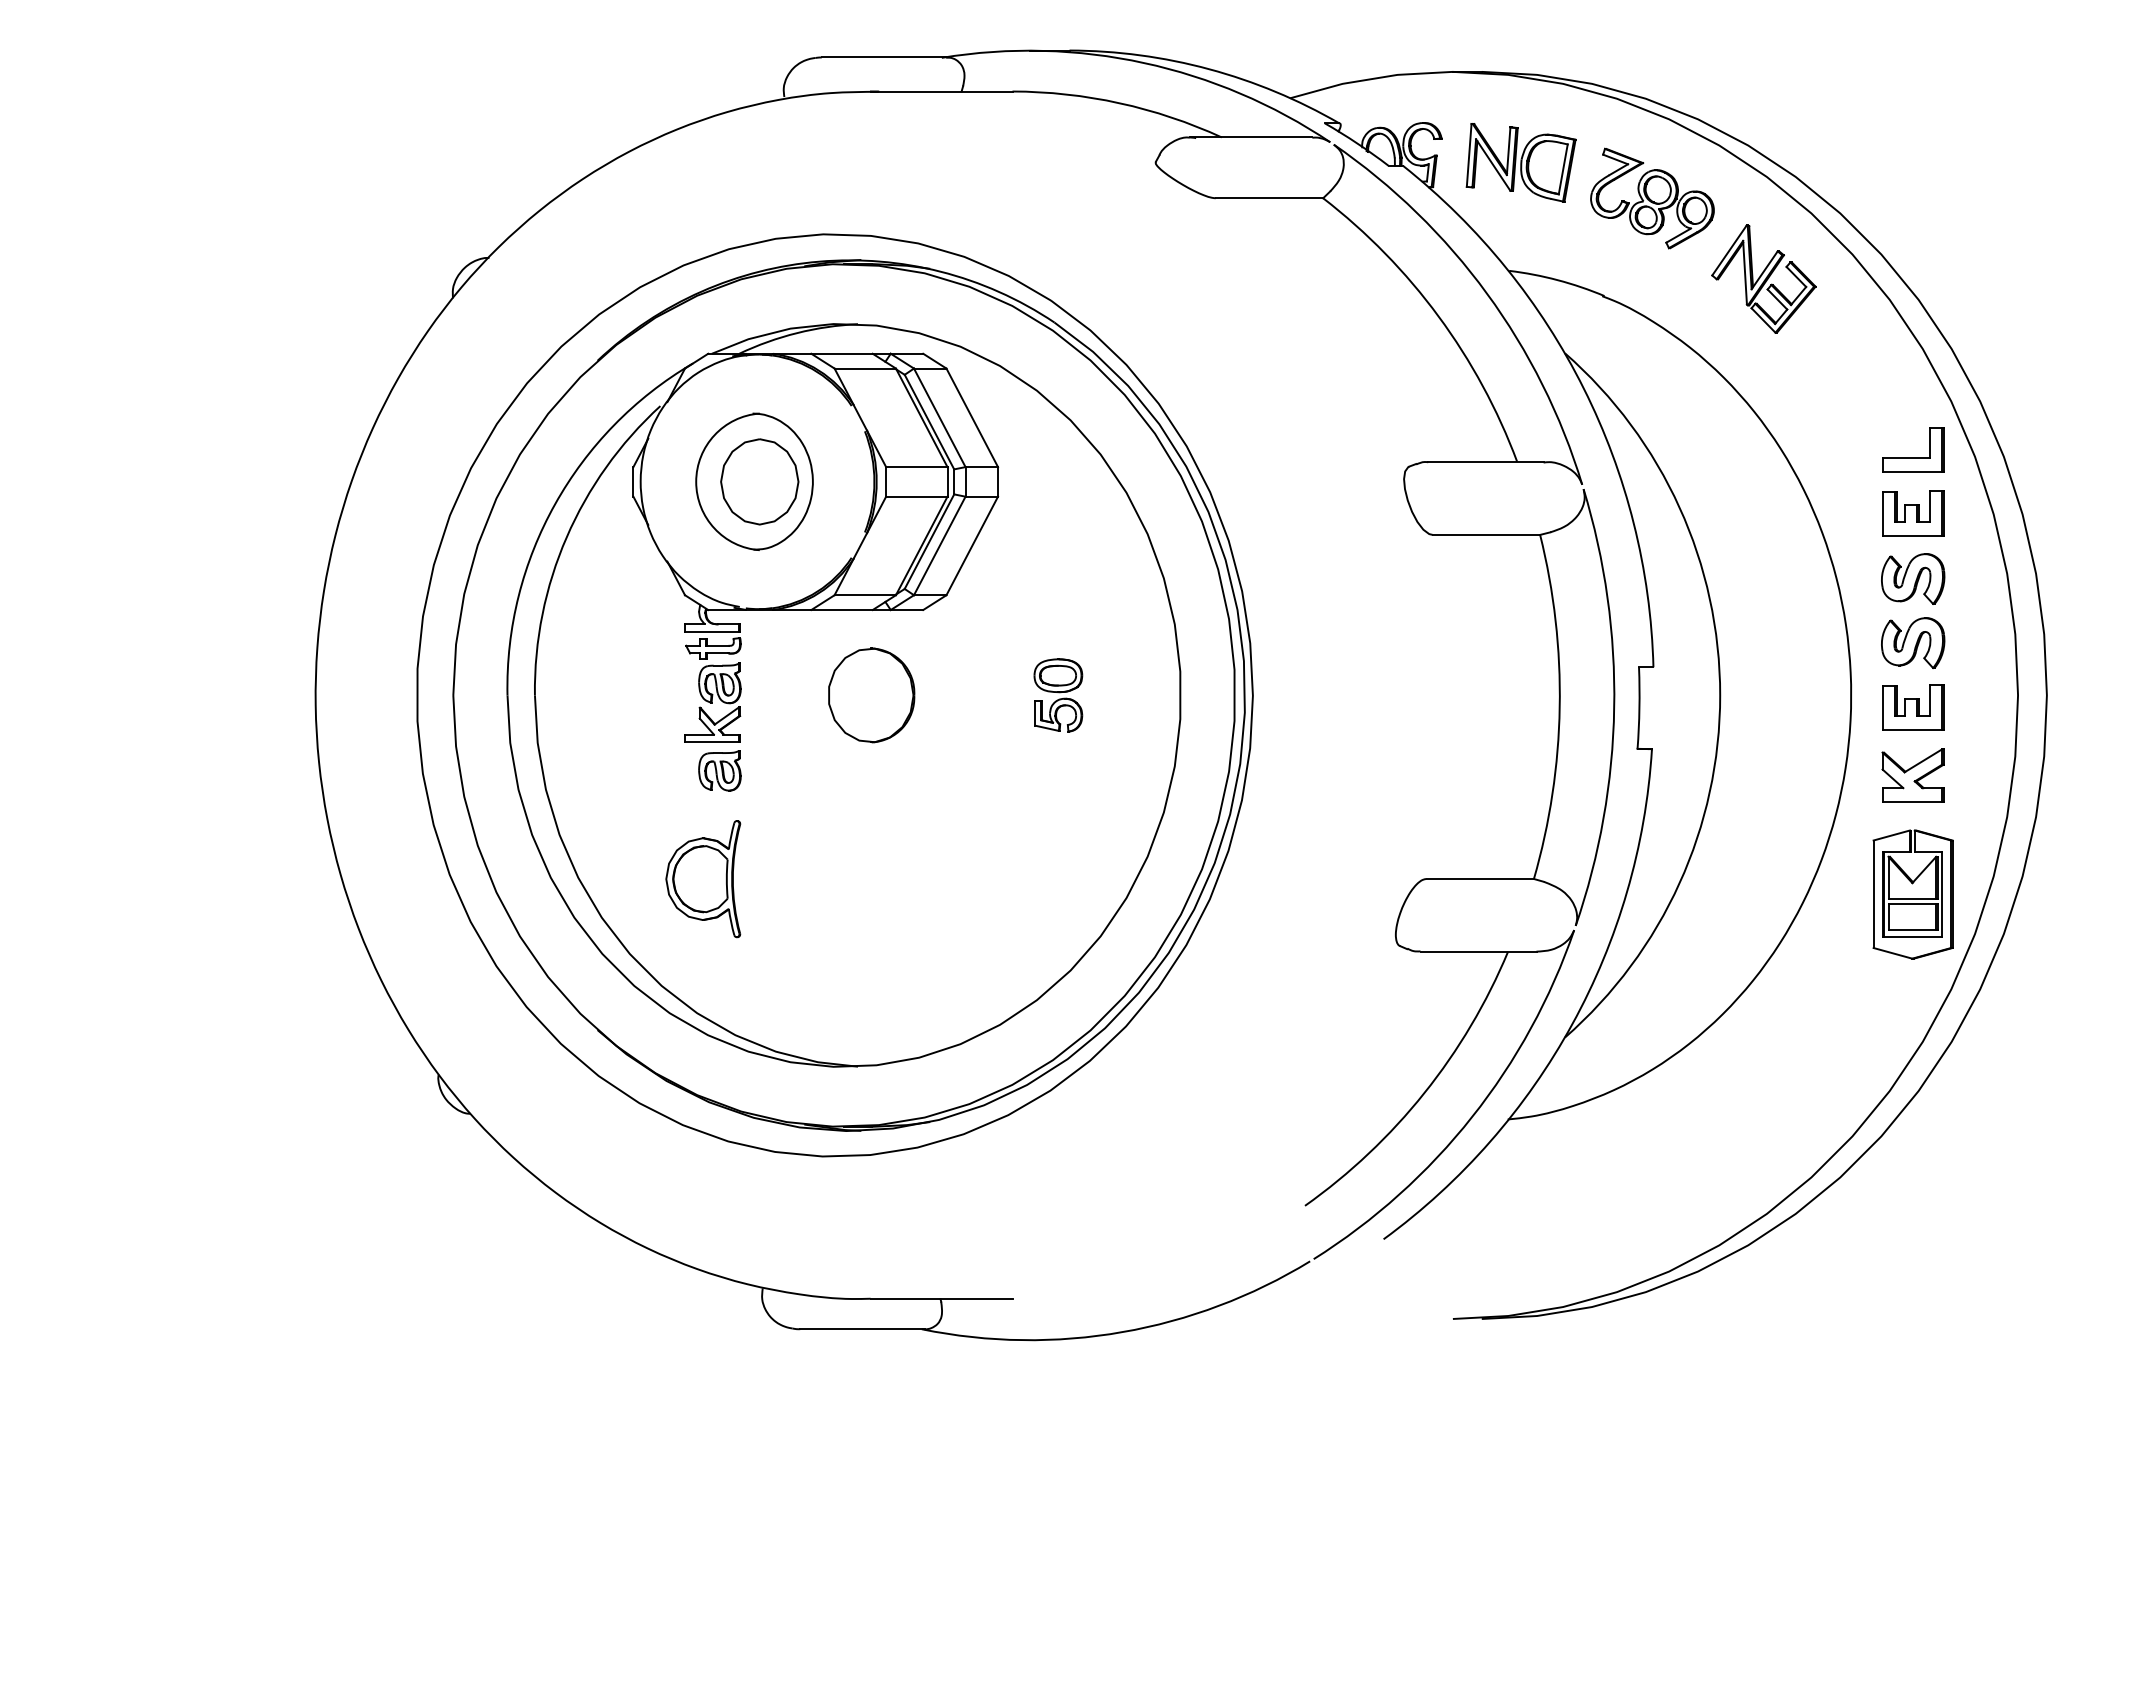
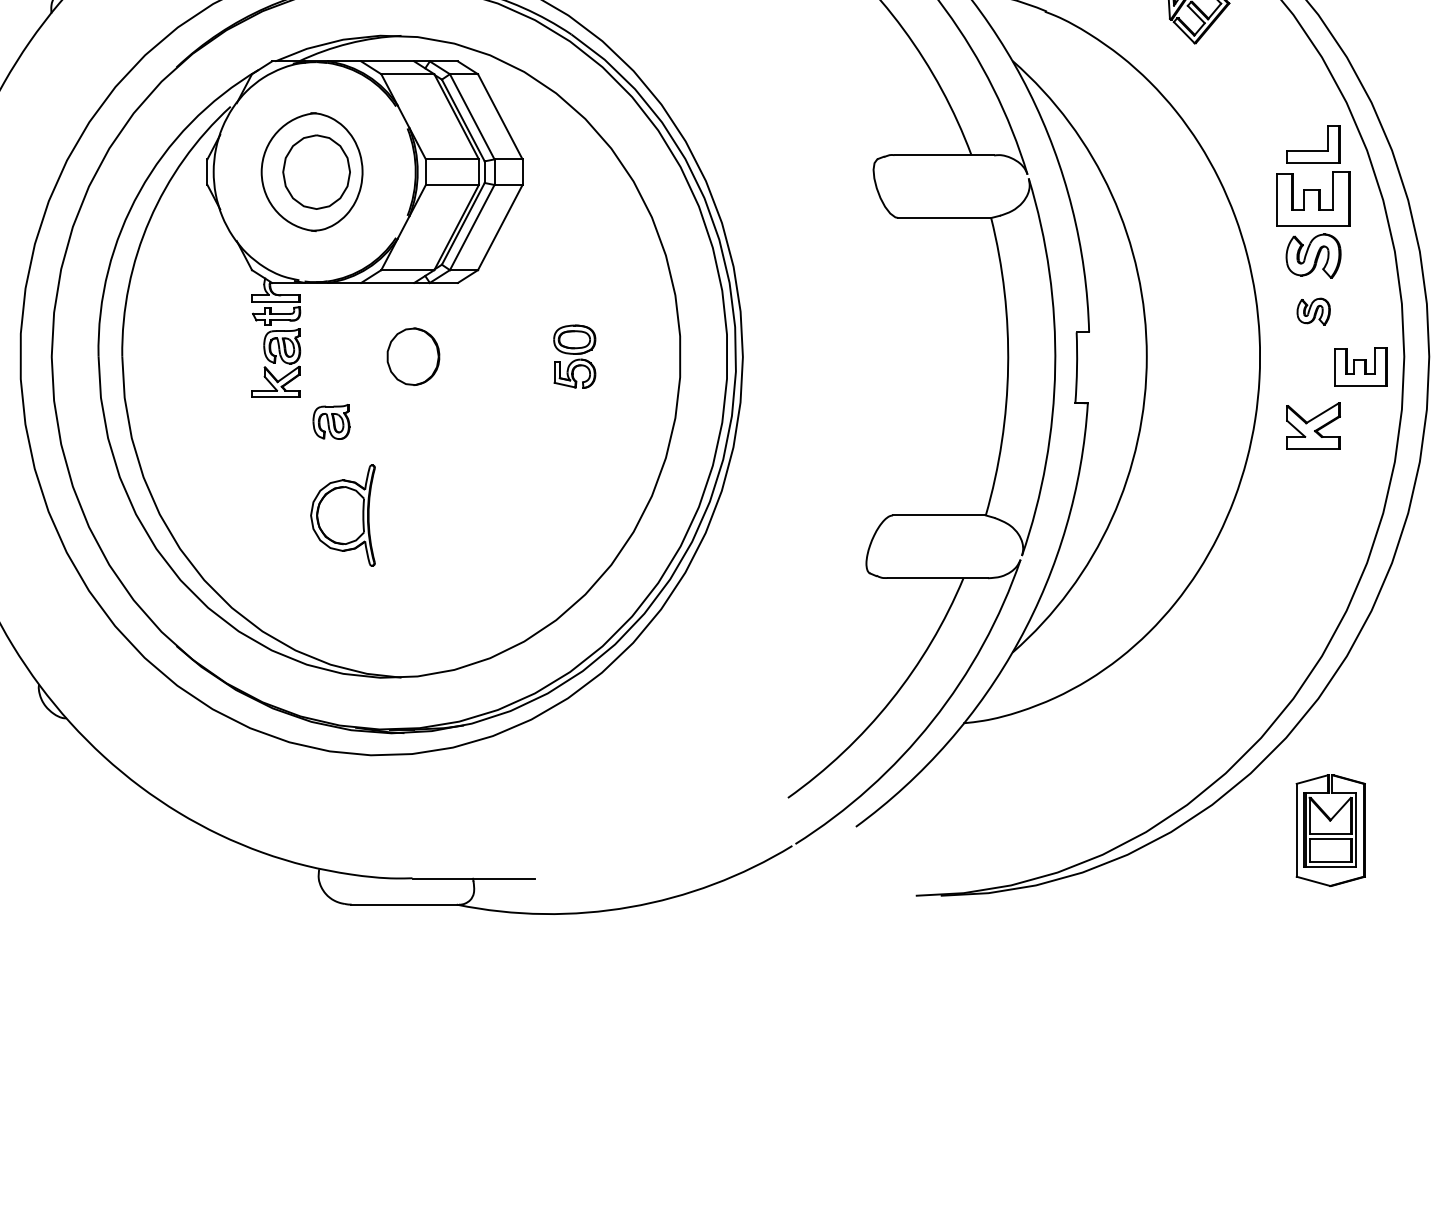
part: (1913, 513) -> (1313, 199), size x1.4
part: (1913, 643) -> (1313, 311), size x0.6
part: (871, 695) -> (413, 356), size x0.7
part: (1913, 707) -> (1361, 367), moved
part: (719, 770) -> (331, 421), moved
part: (703, 879) -> (343, 515), moved
part: (1912, 894) -> (1330, 830), moved

